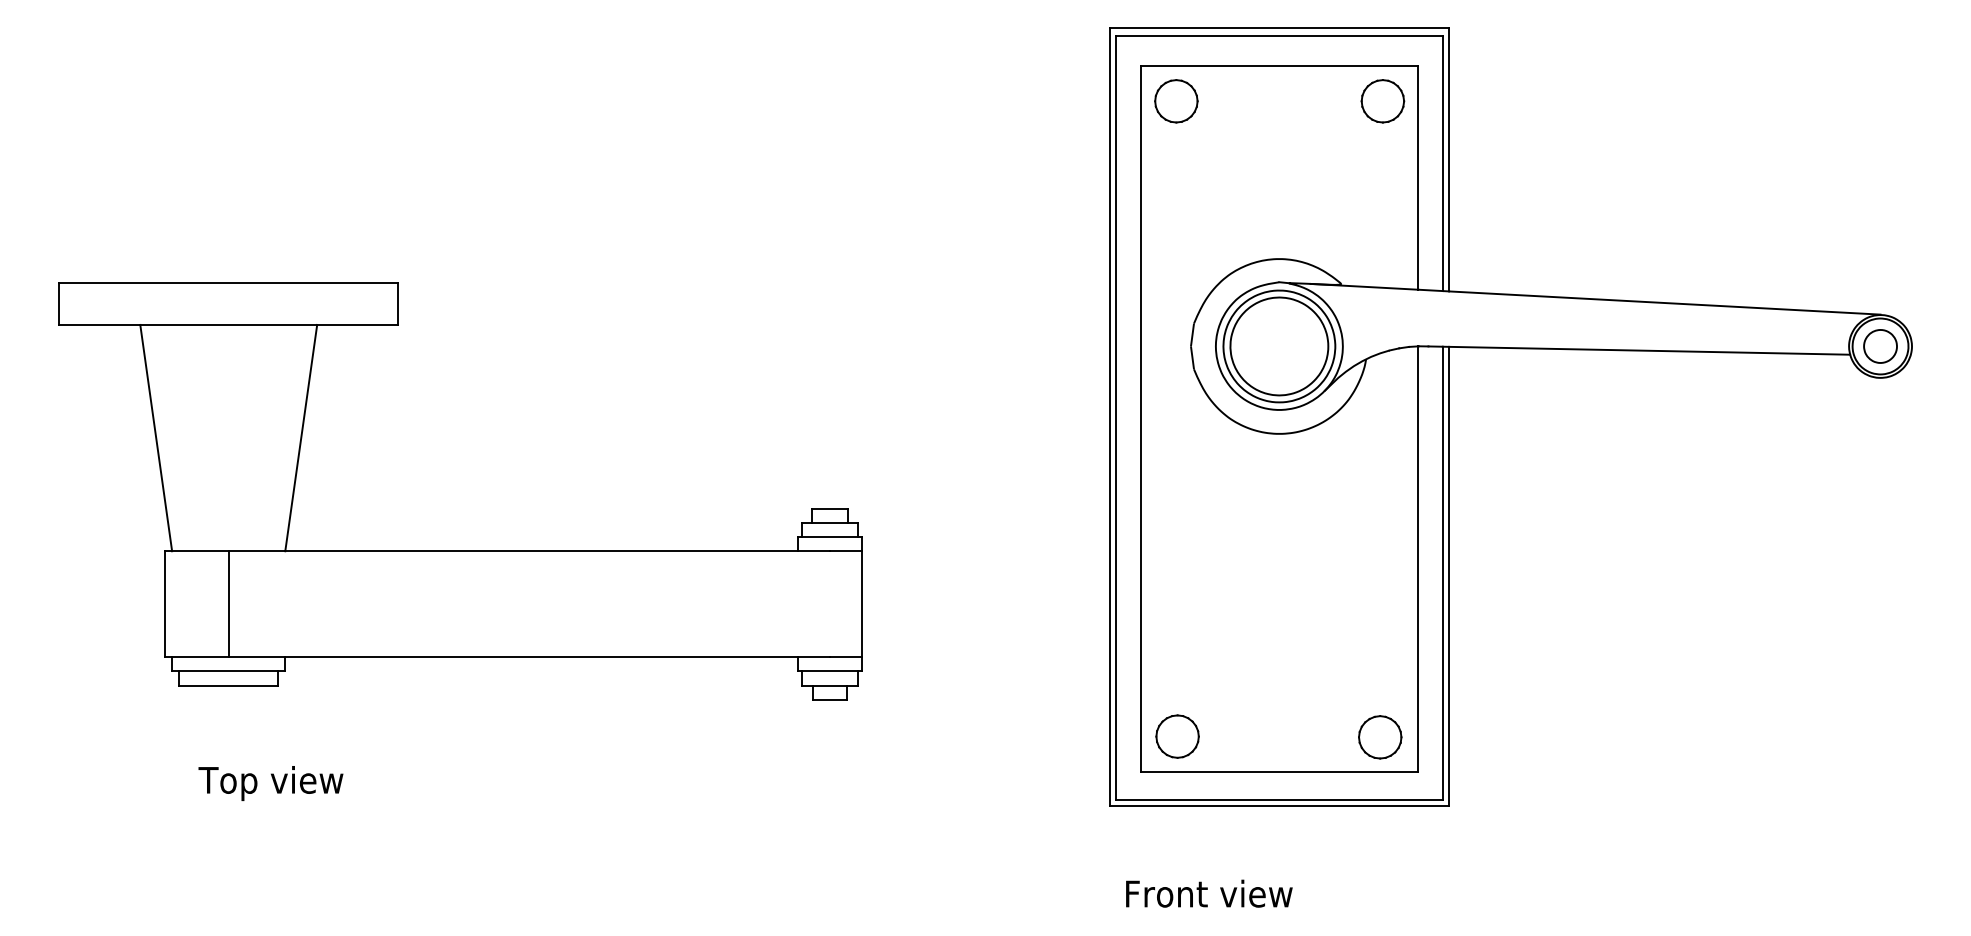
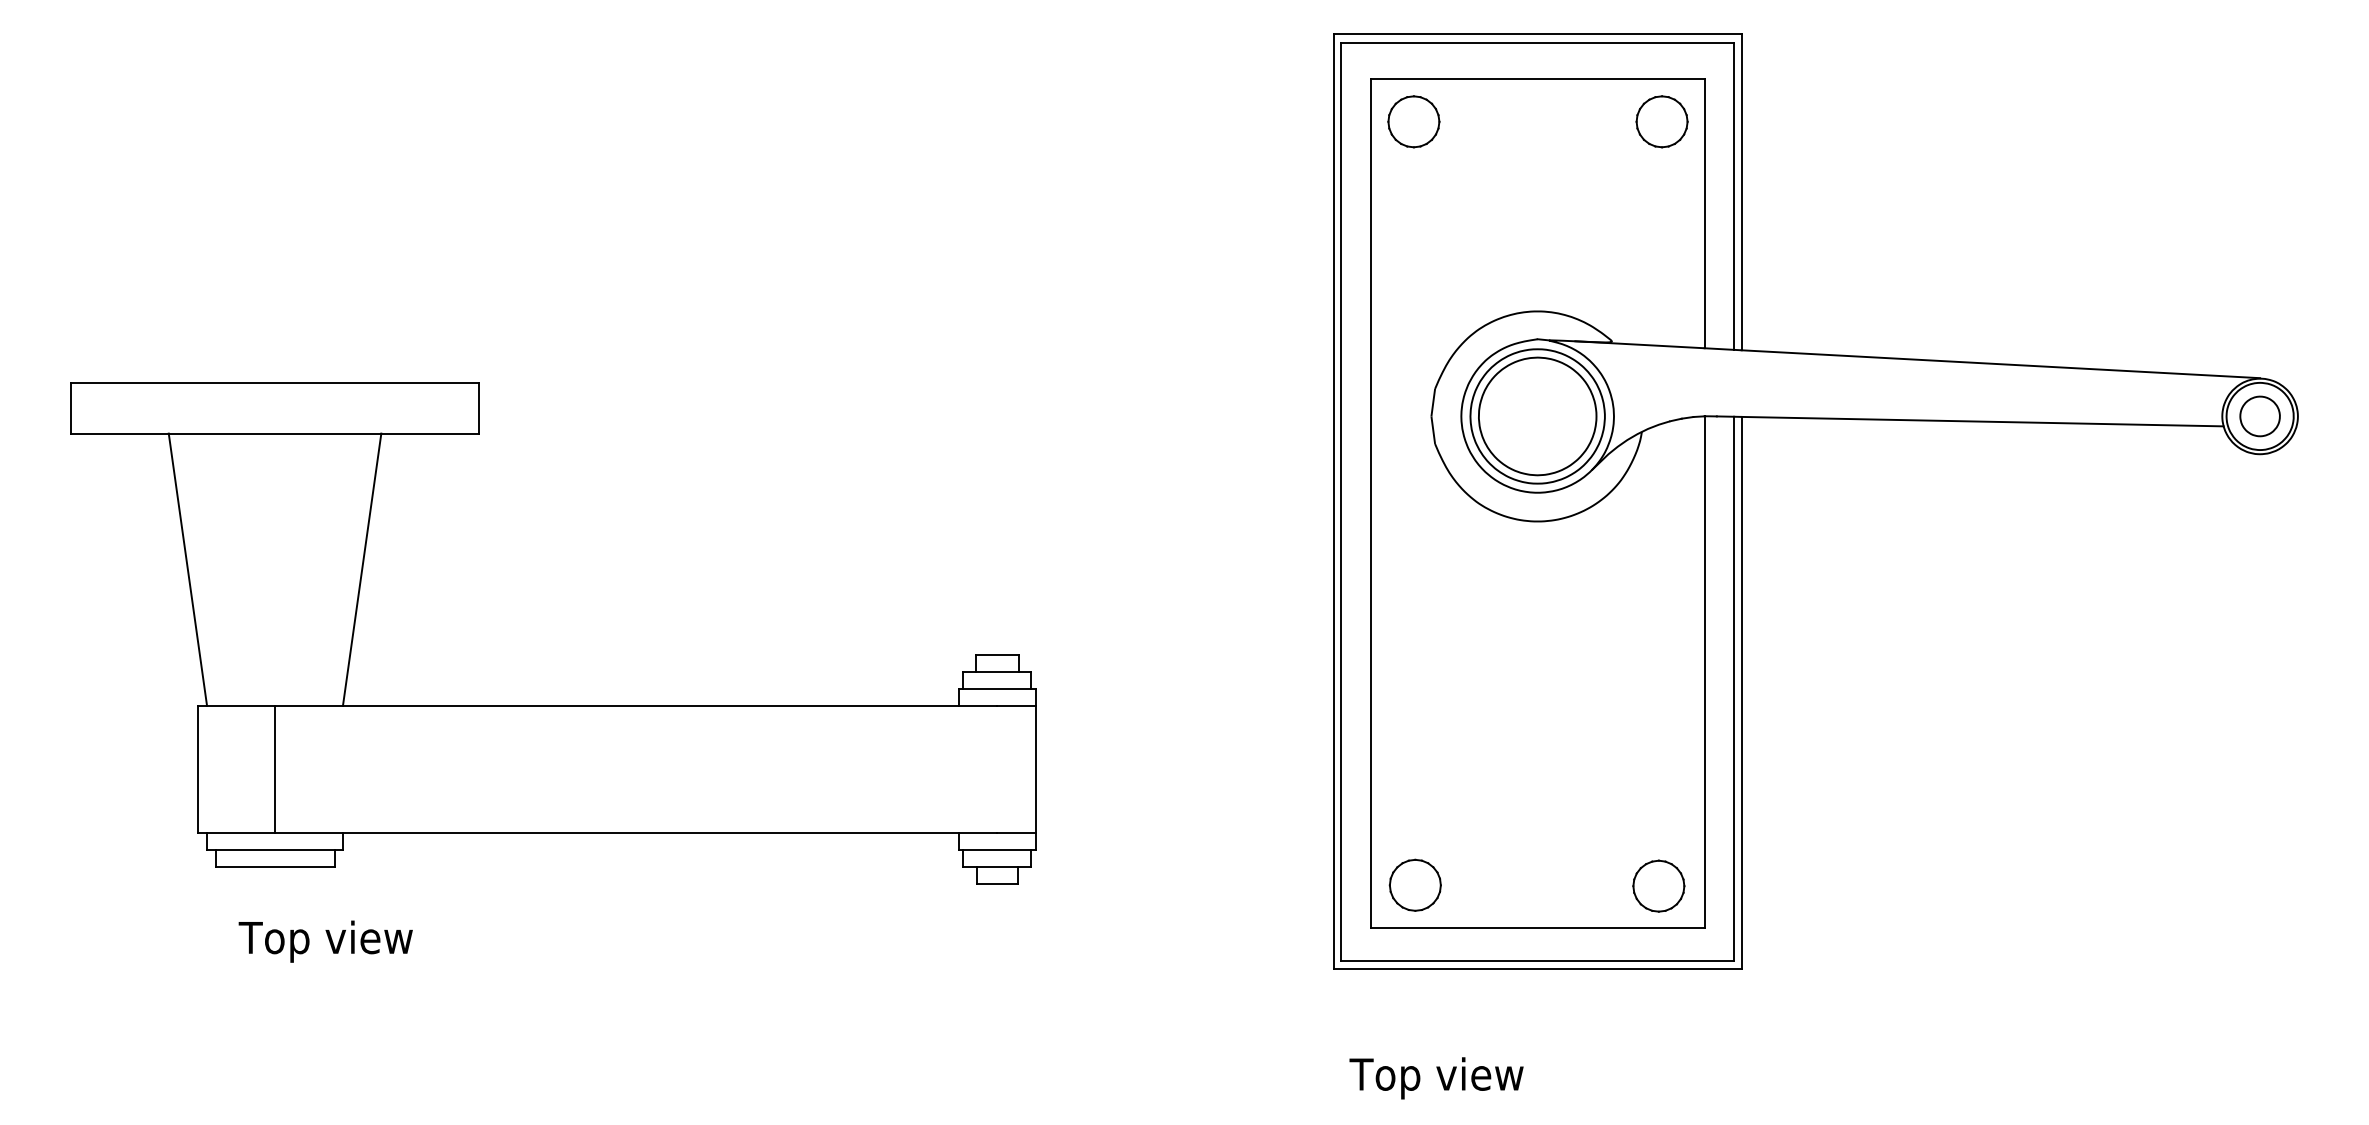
part: (460, 551) -> (553, 705), moved
text: (1207, 897) -> (1451, 1078), Front view -> Top view

